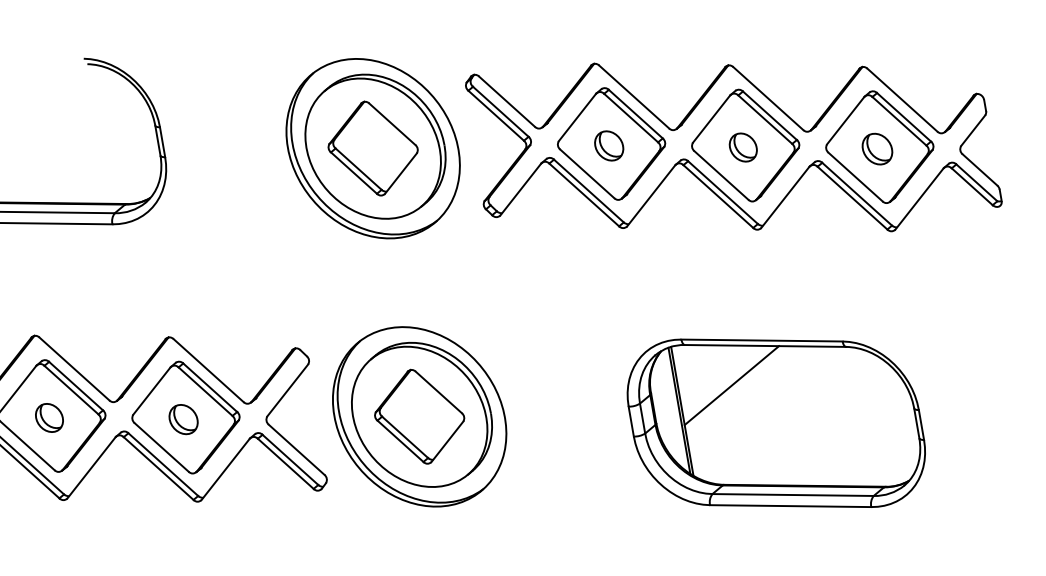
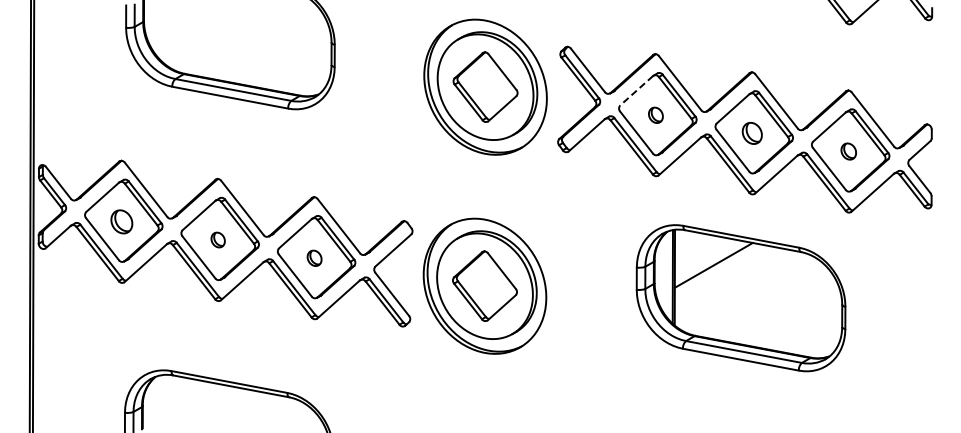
line: (577, 118) -> (636, 91), solid -> dashed
part: (608, 146) -> (655, 115), size x0.7
part: (877, 149) -> (848, 151), size x0.7
part: (48, 417) -> (217, 239), size x0.7
part: (183, 419) -> (314, 258), size x0.7
part: (775, 423) -> (740, 298), moved

